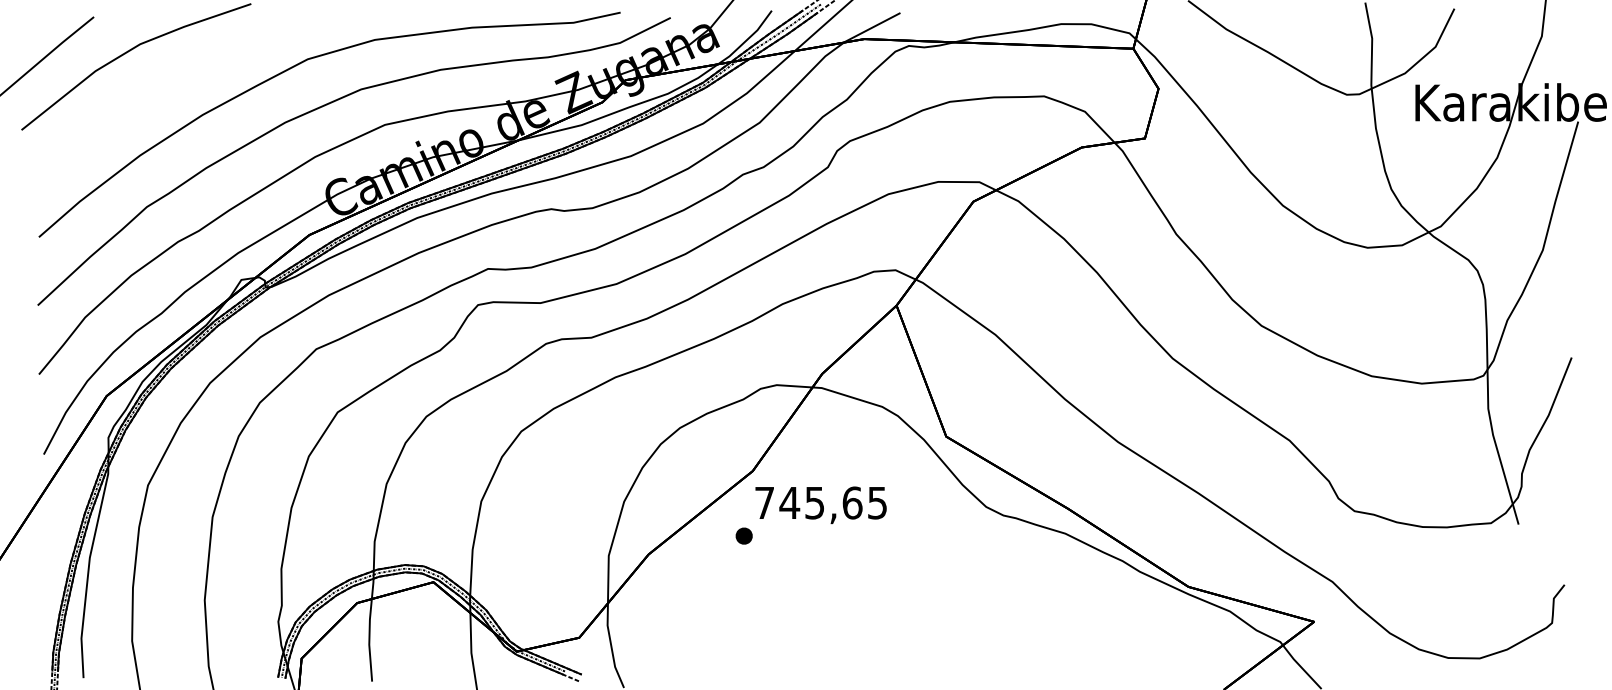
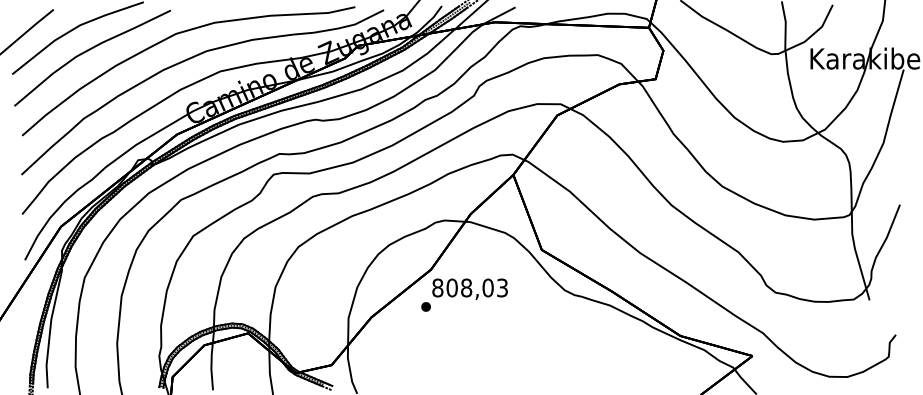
part: (154, 90) -> (88, 51), added
text: (819, 502) -> (469, 287), 745,65 -> 808,03

